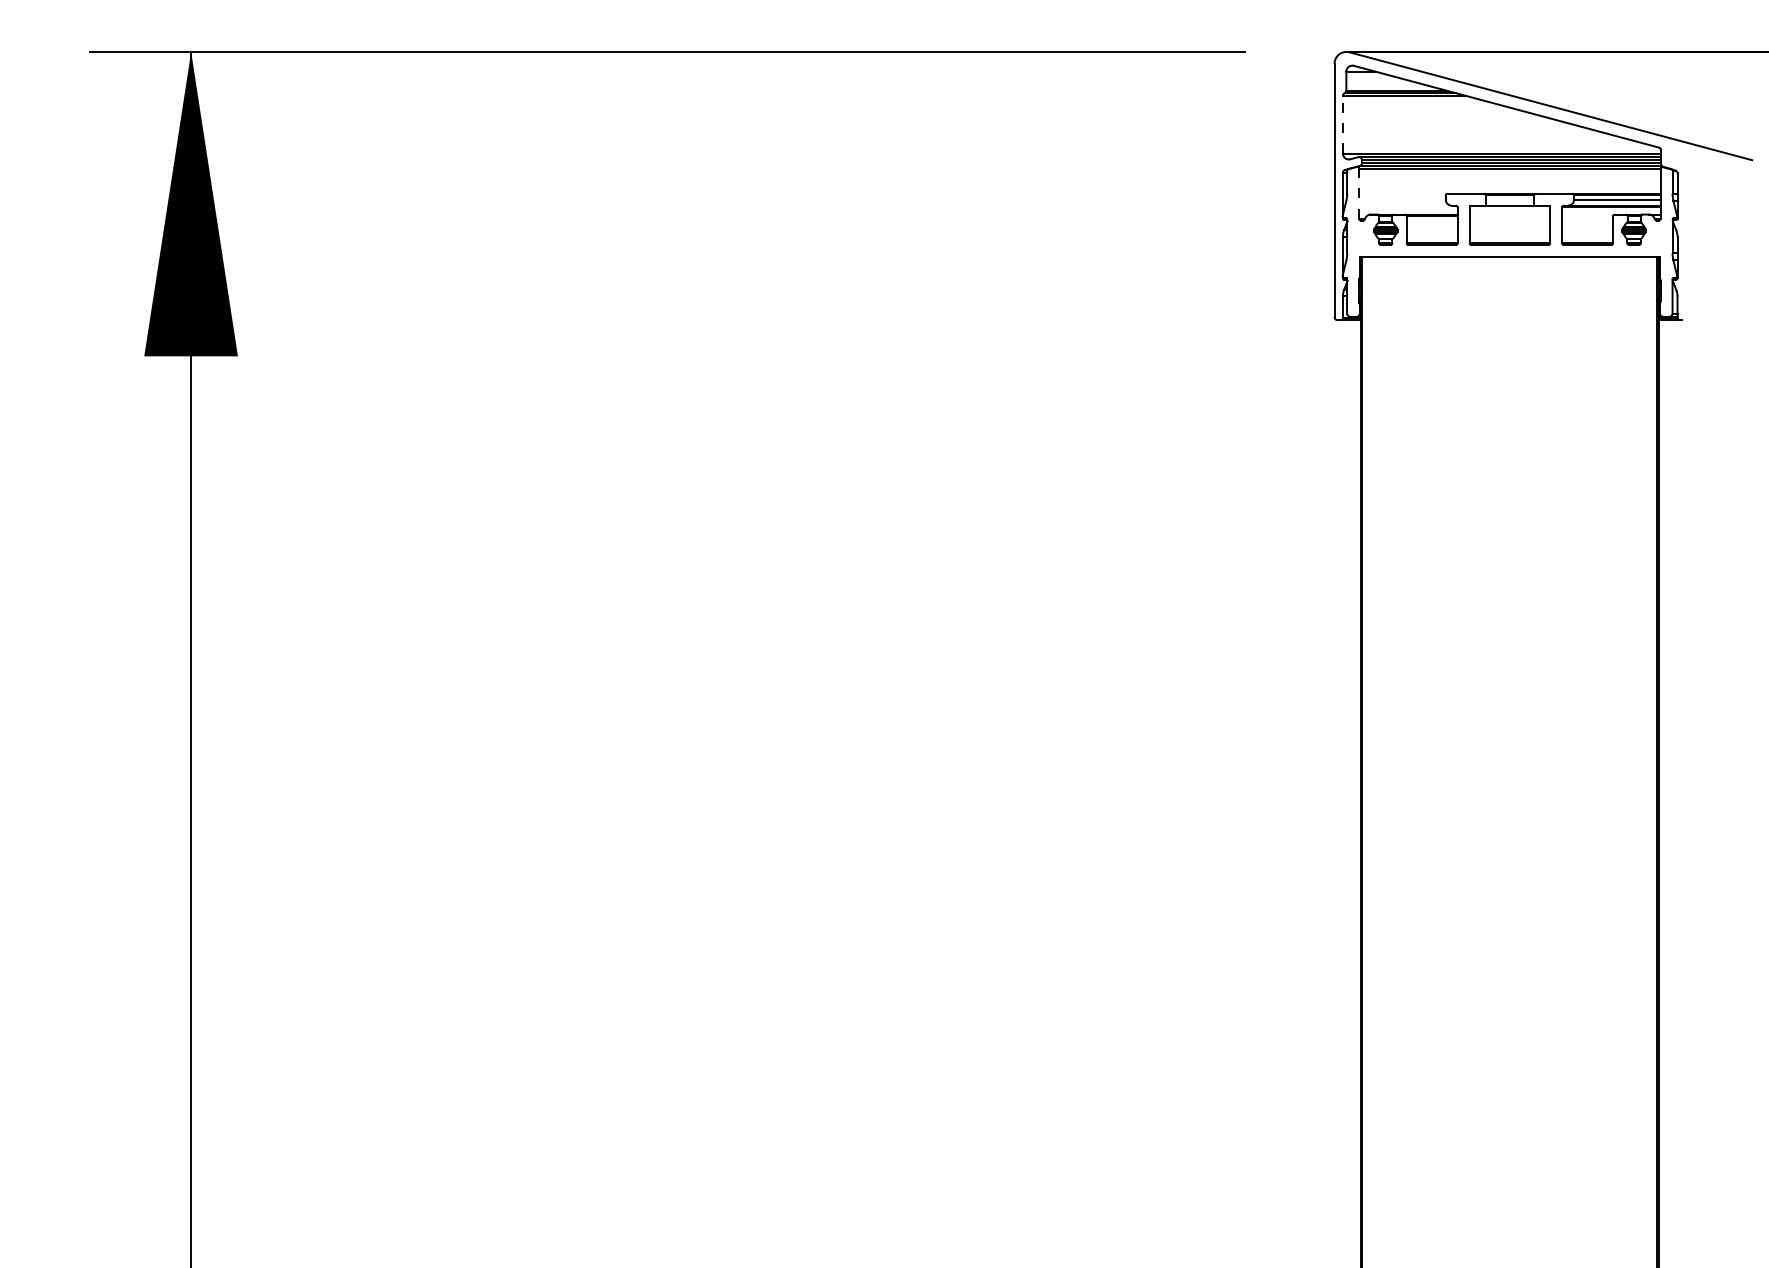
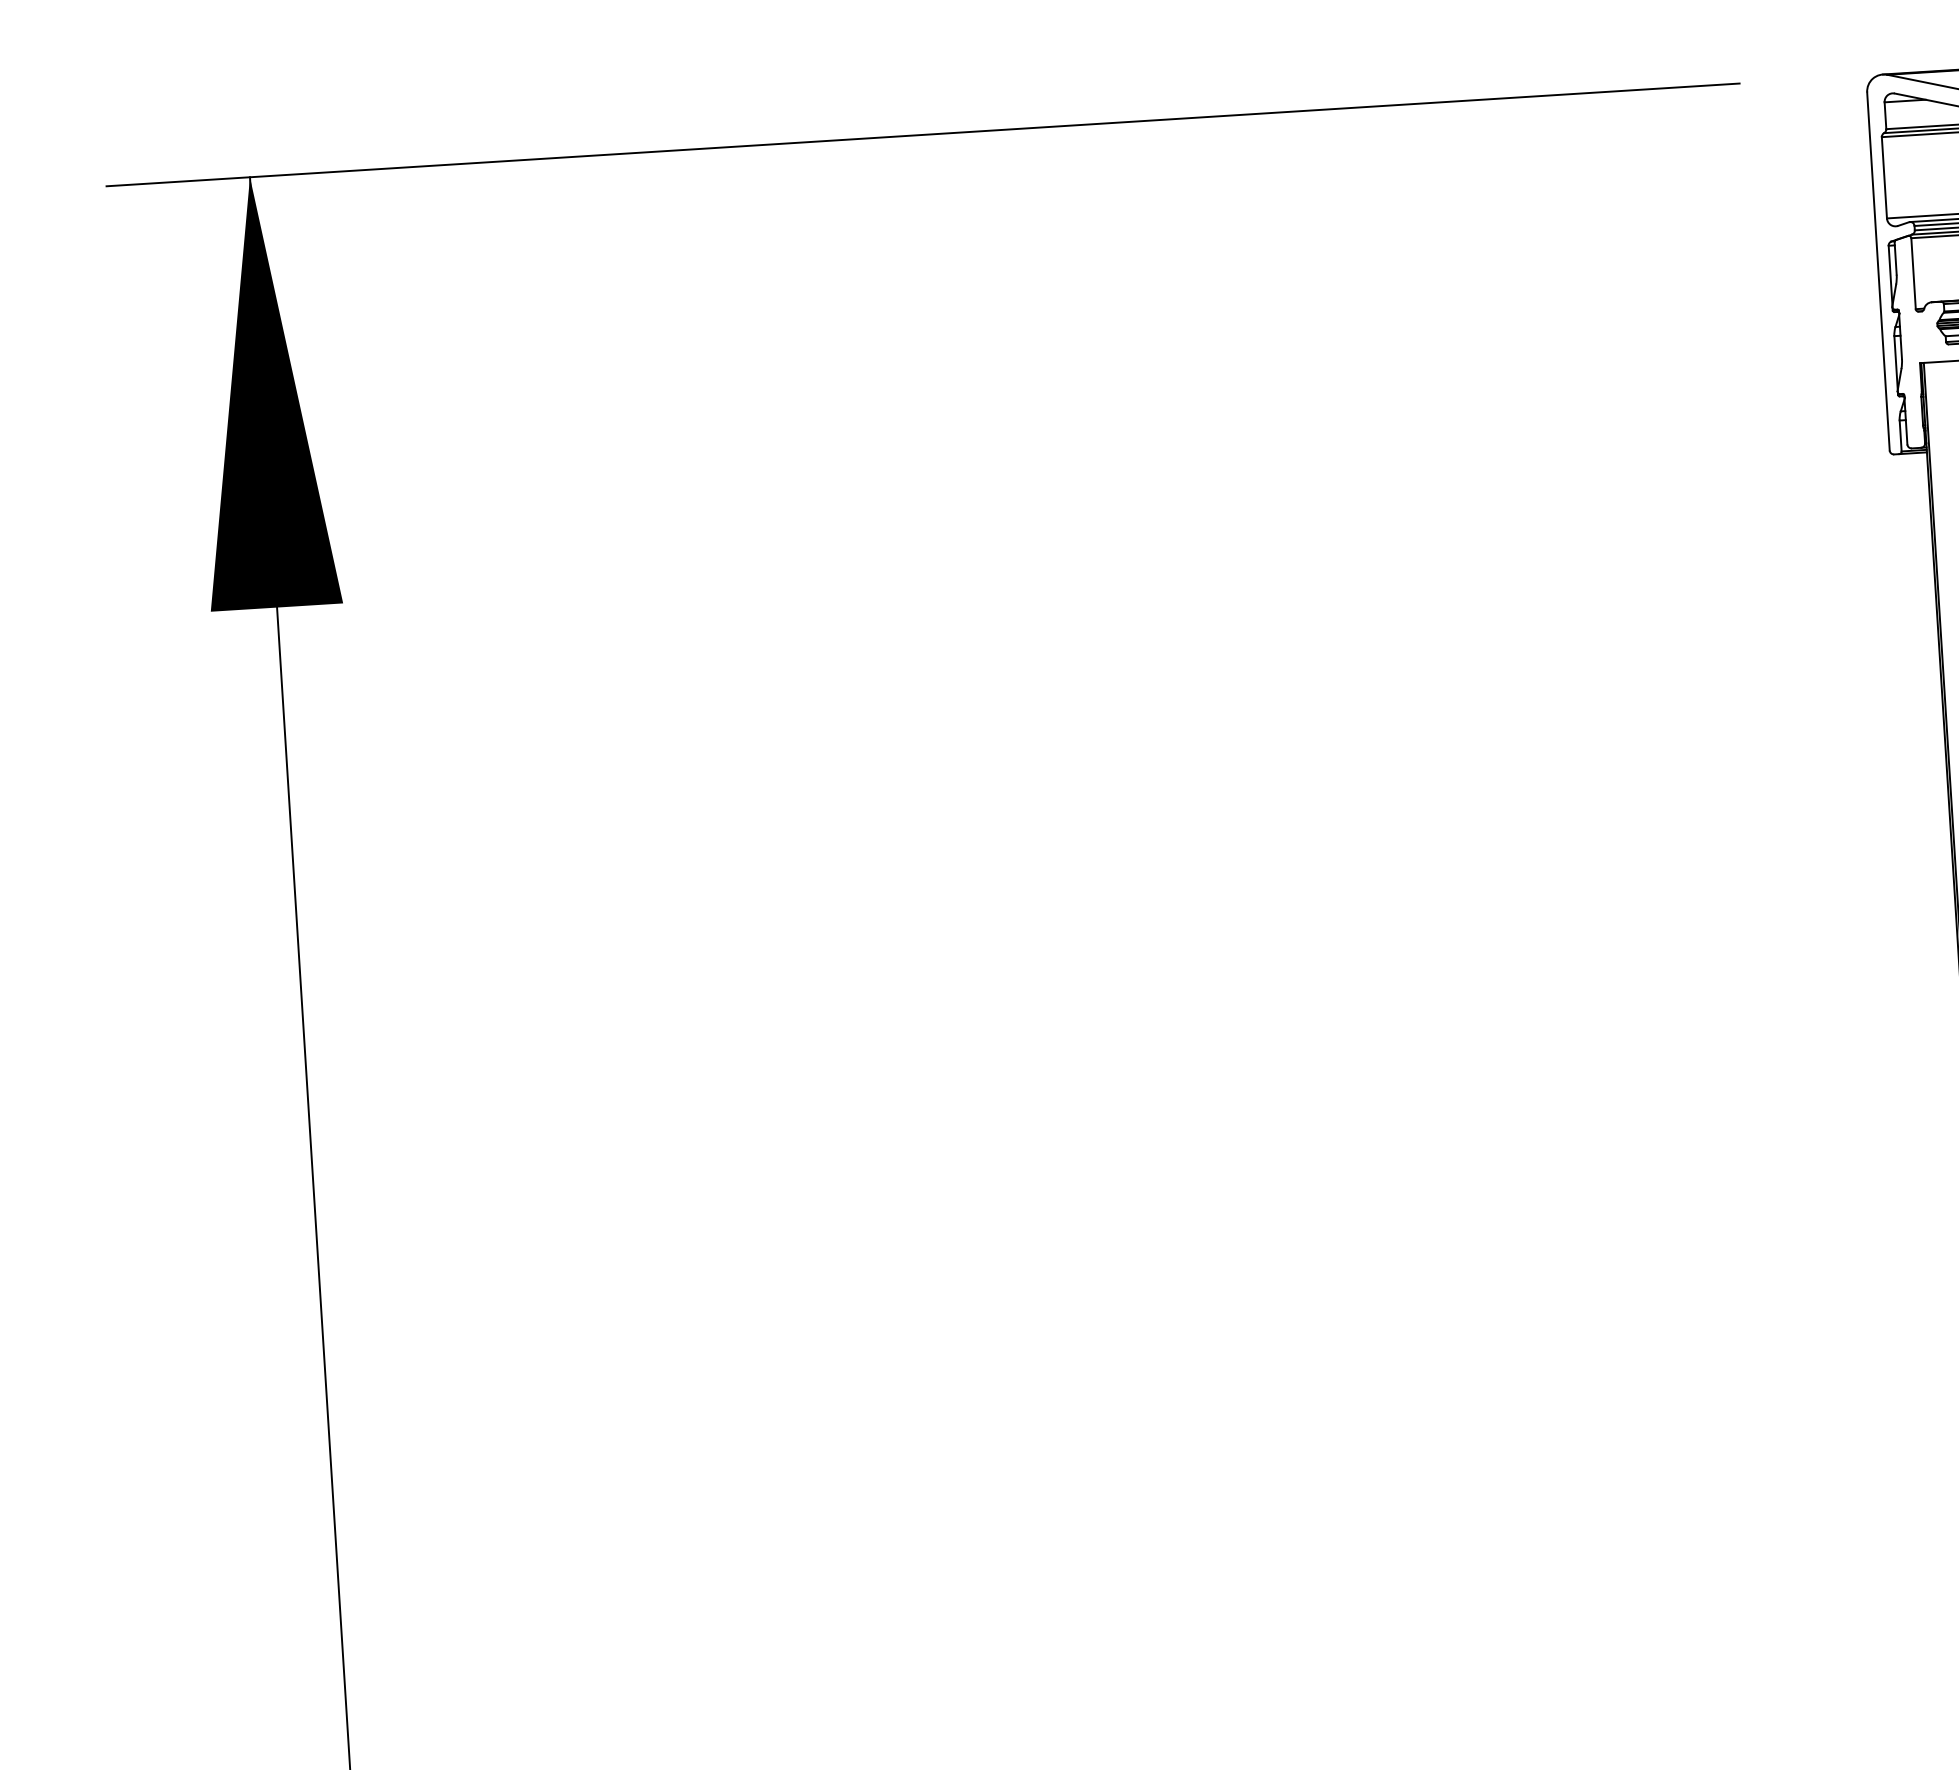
line: (1342, 124) -> (1883, 177), dashed -> solid
line: (1359, 193) -> (1914, 273), dashed -> solid

